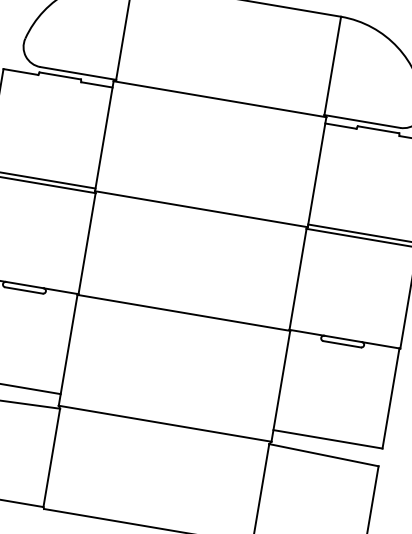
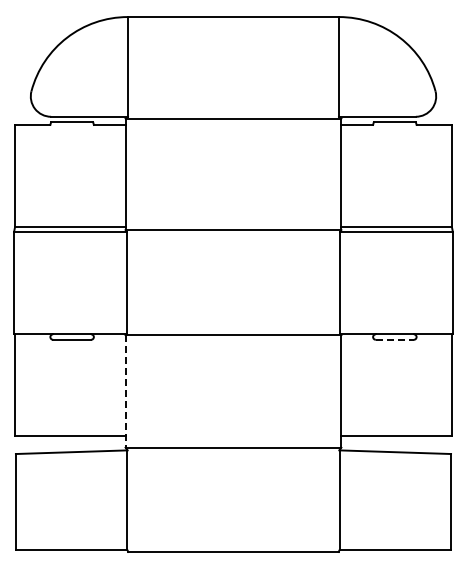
line: (342, 344) -> (395, 339), solid -> dashed
line: (68, 350) -> (125, 391), solid -> dashed

